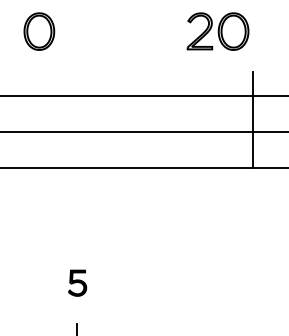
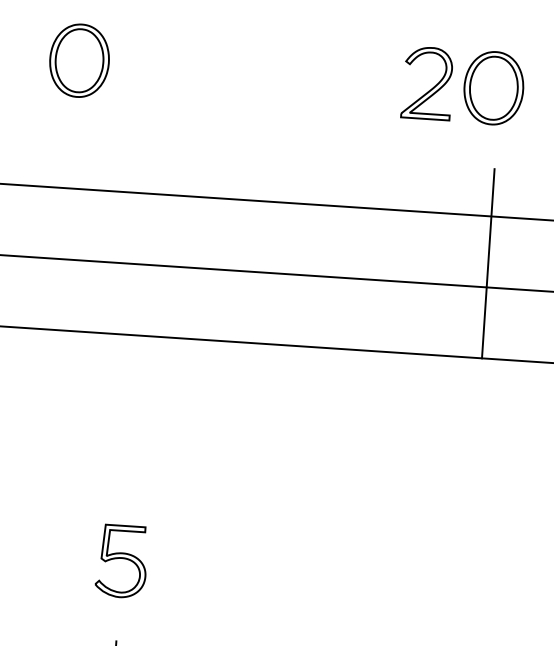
part: (217, 31) -> (462, 85), moved
part: (77, 283) -> (121, 562), size x1.43

